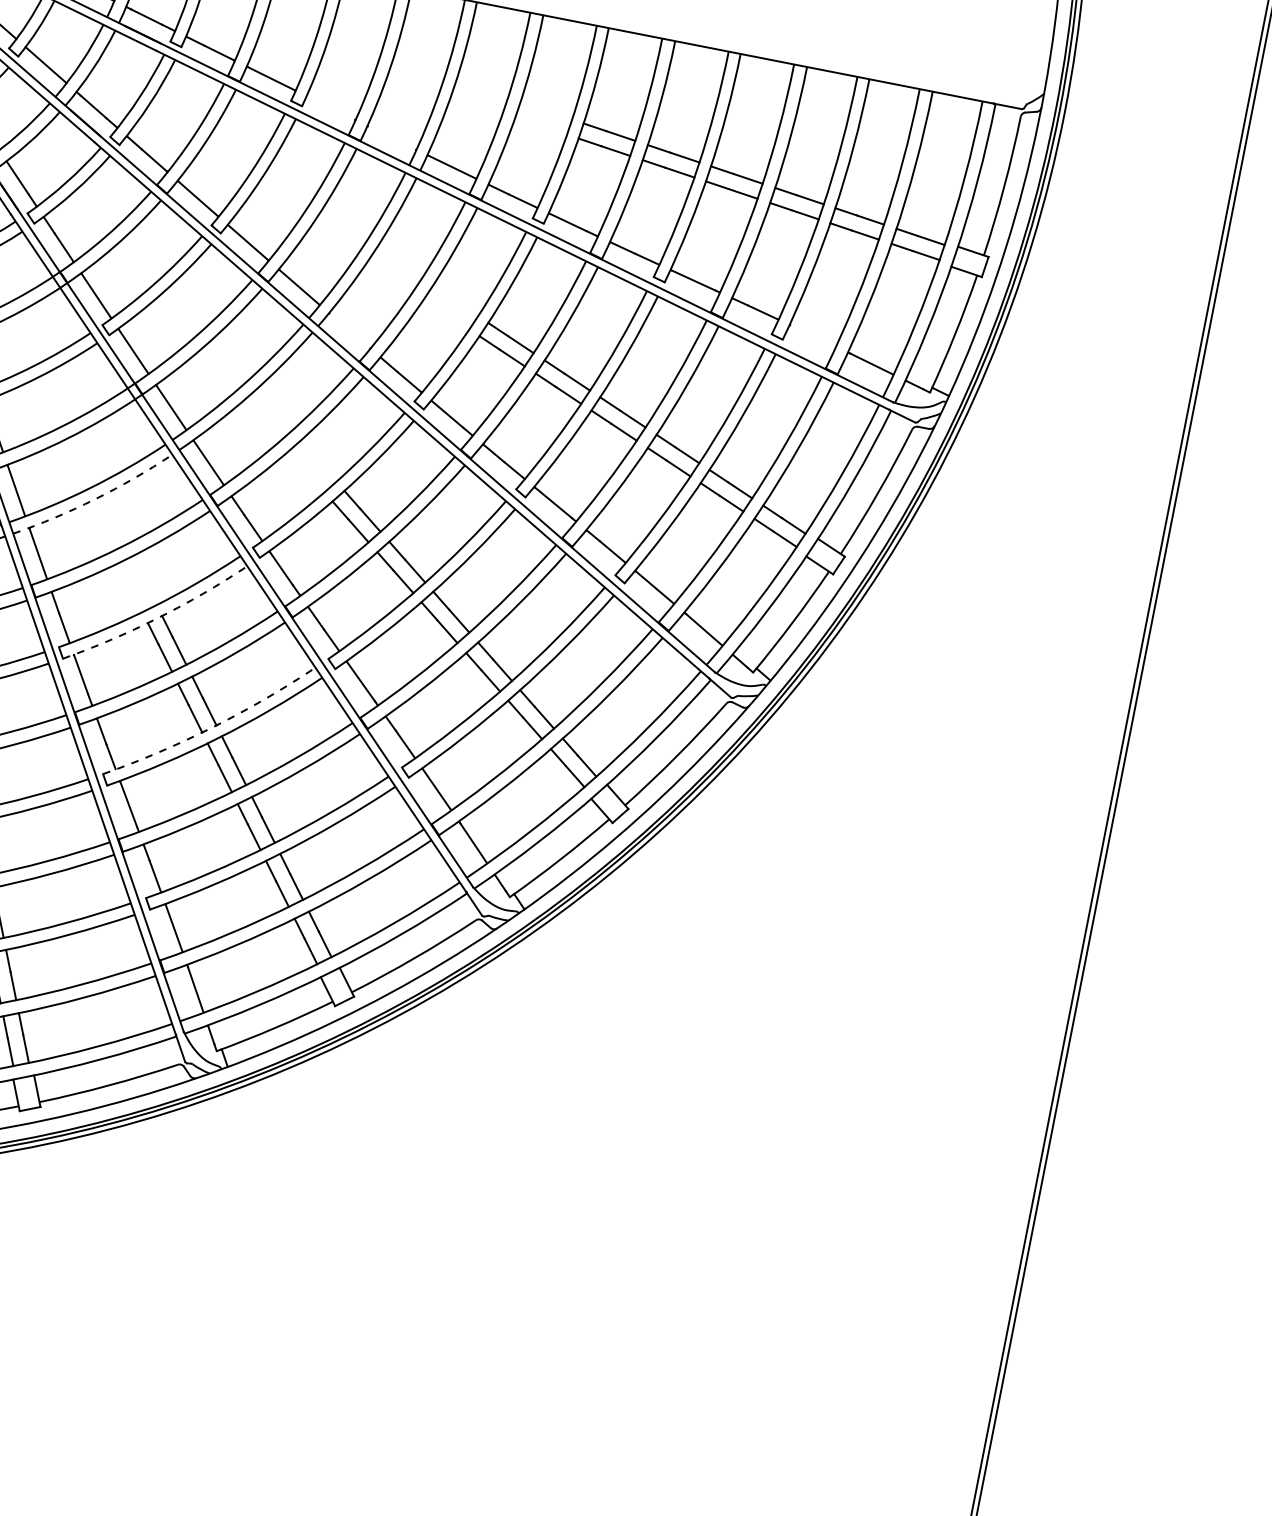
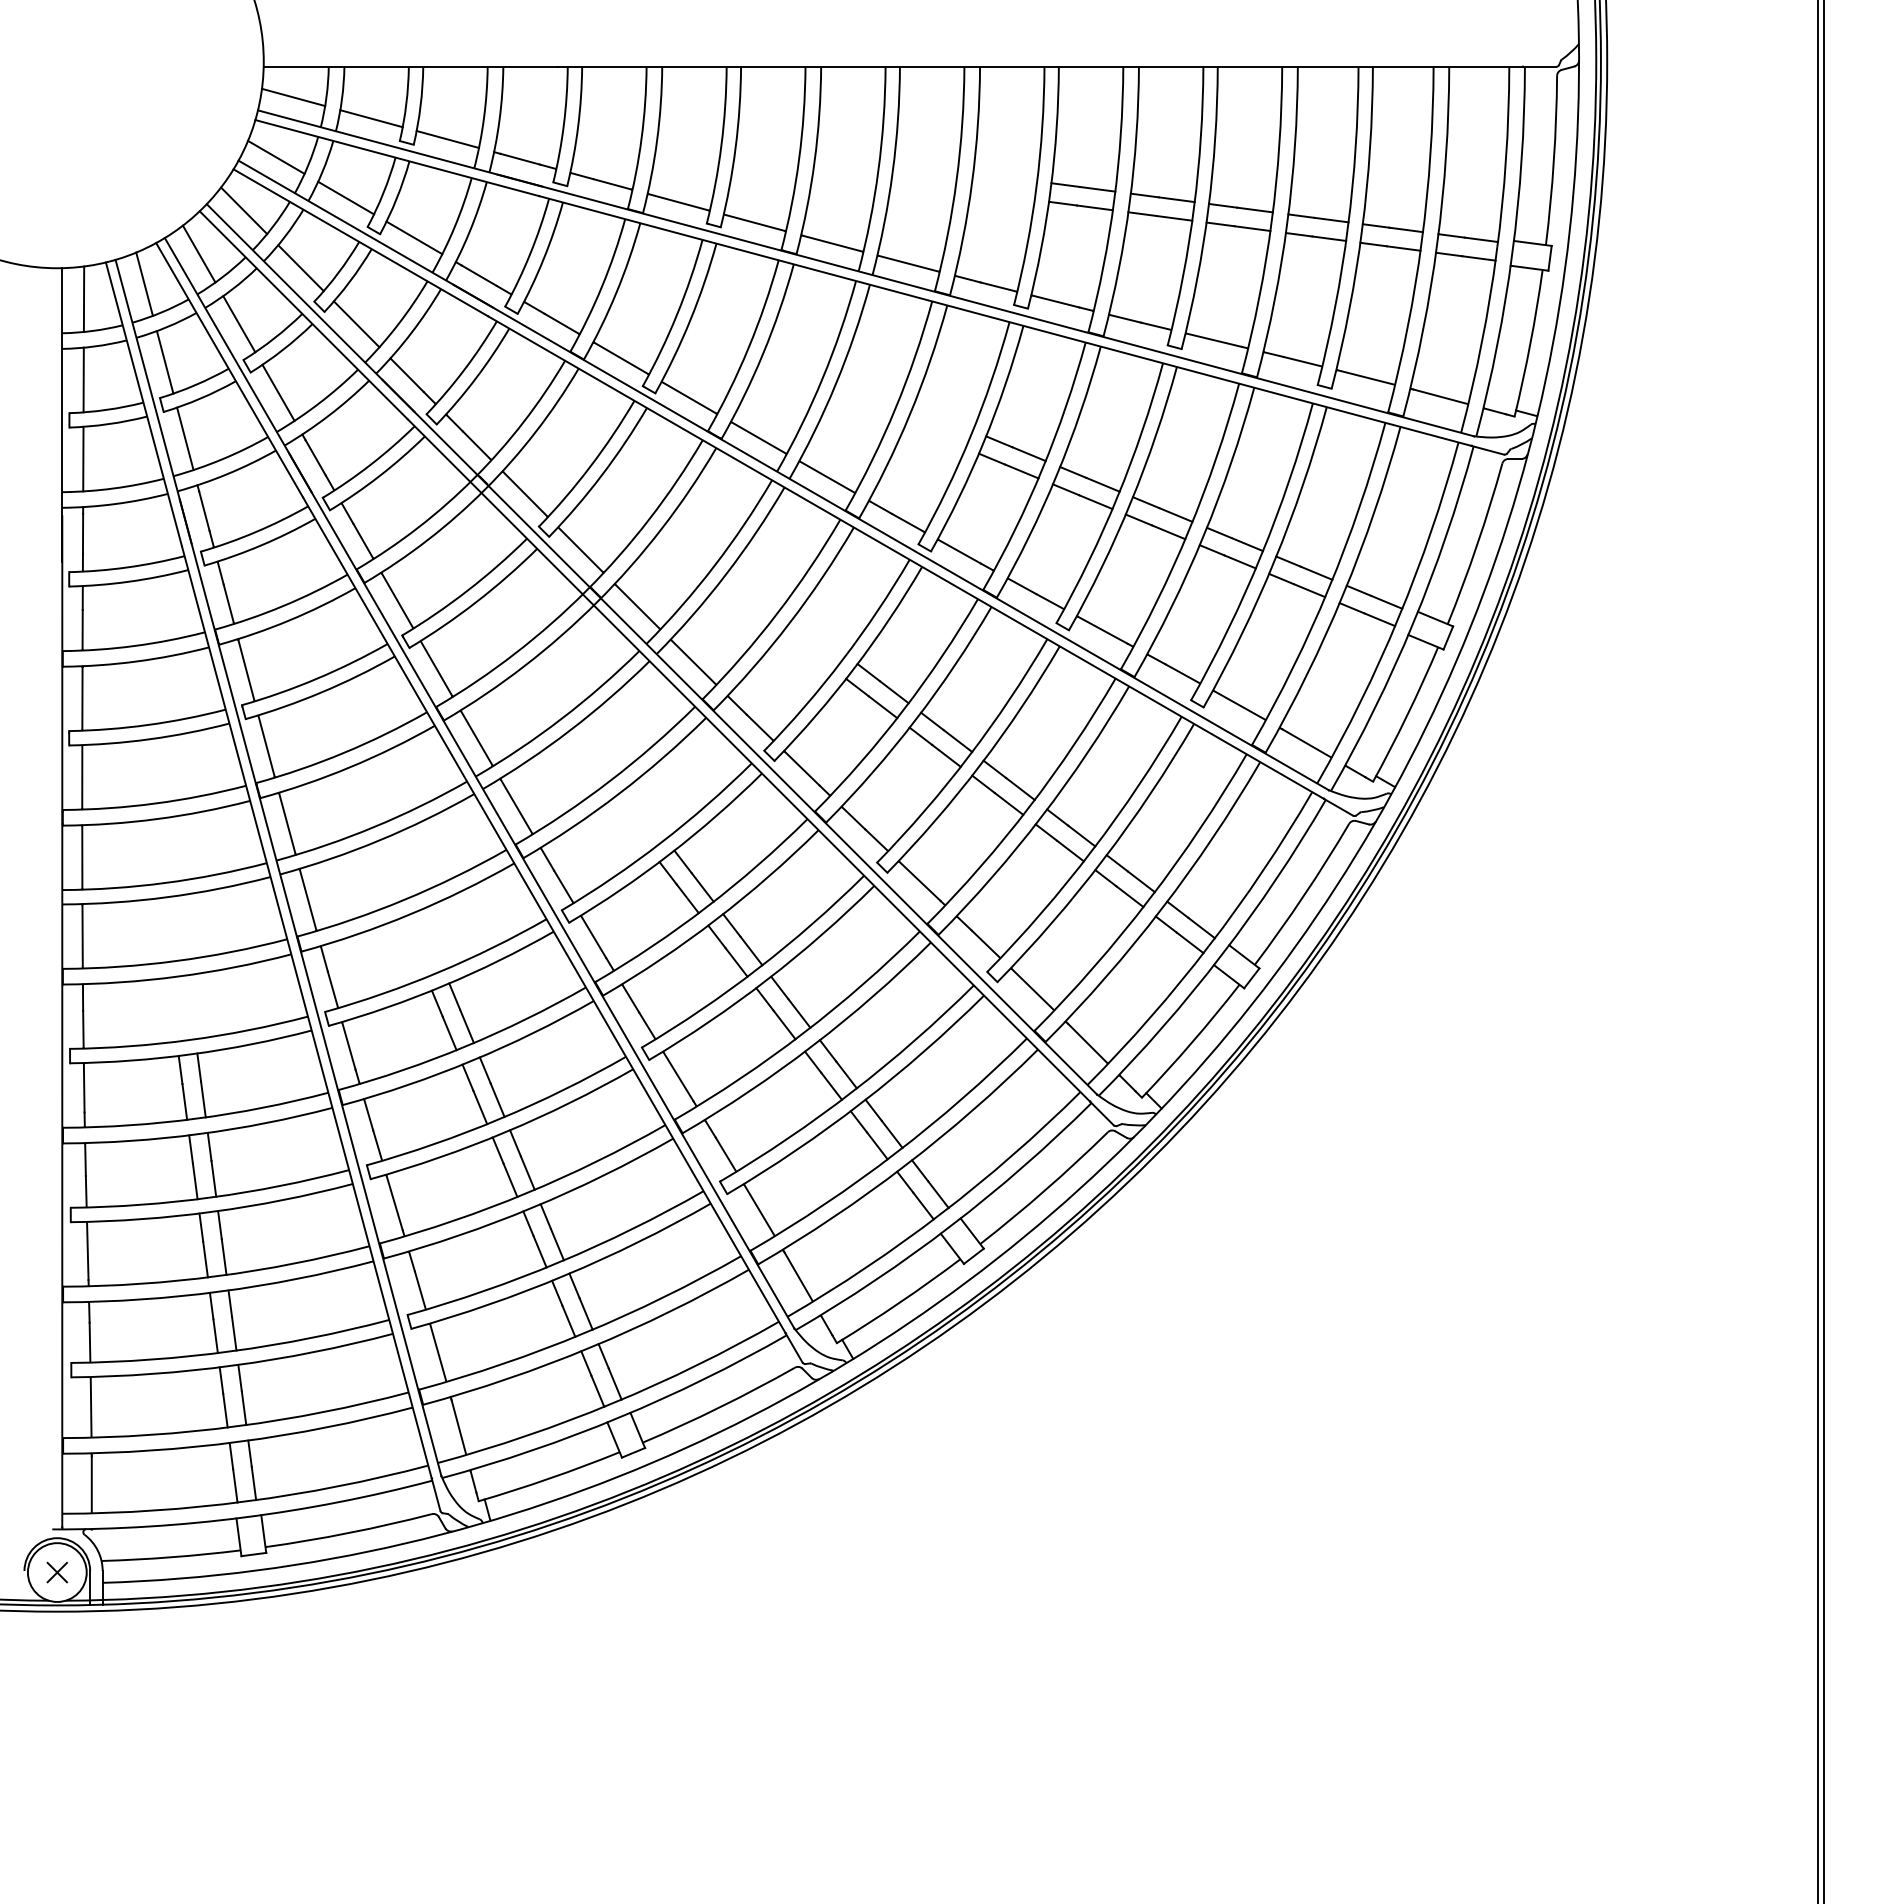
line: (330, 107) -> (754, 222), added
line: (391, 137) -> (831, 243), added
line: (349, 330) -> (826, 476), added
line: (812, 335) -> (1365, 377), added
arc: (95, 499) -> (570, 730), dashed -> solid
arc: (158, 618) -> (670, 854), dashed -> solid
arc: (212, 727) -> (758, 968), dashed -> solid

